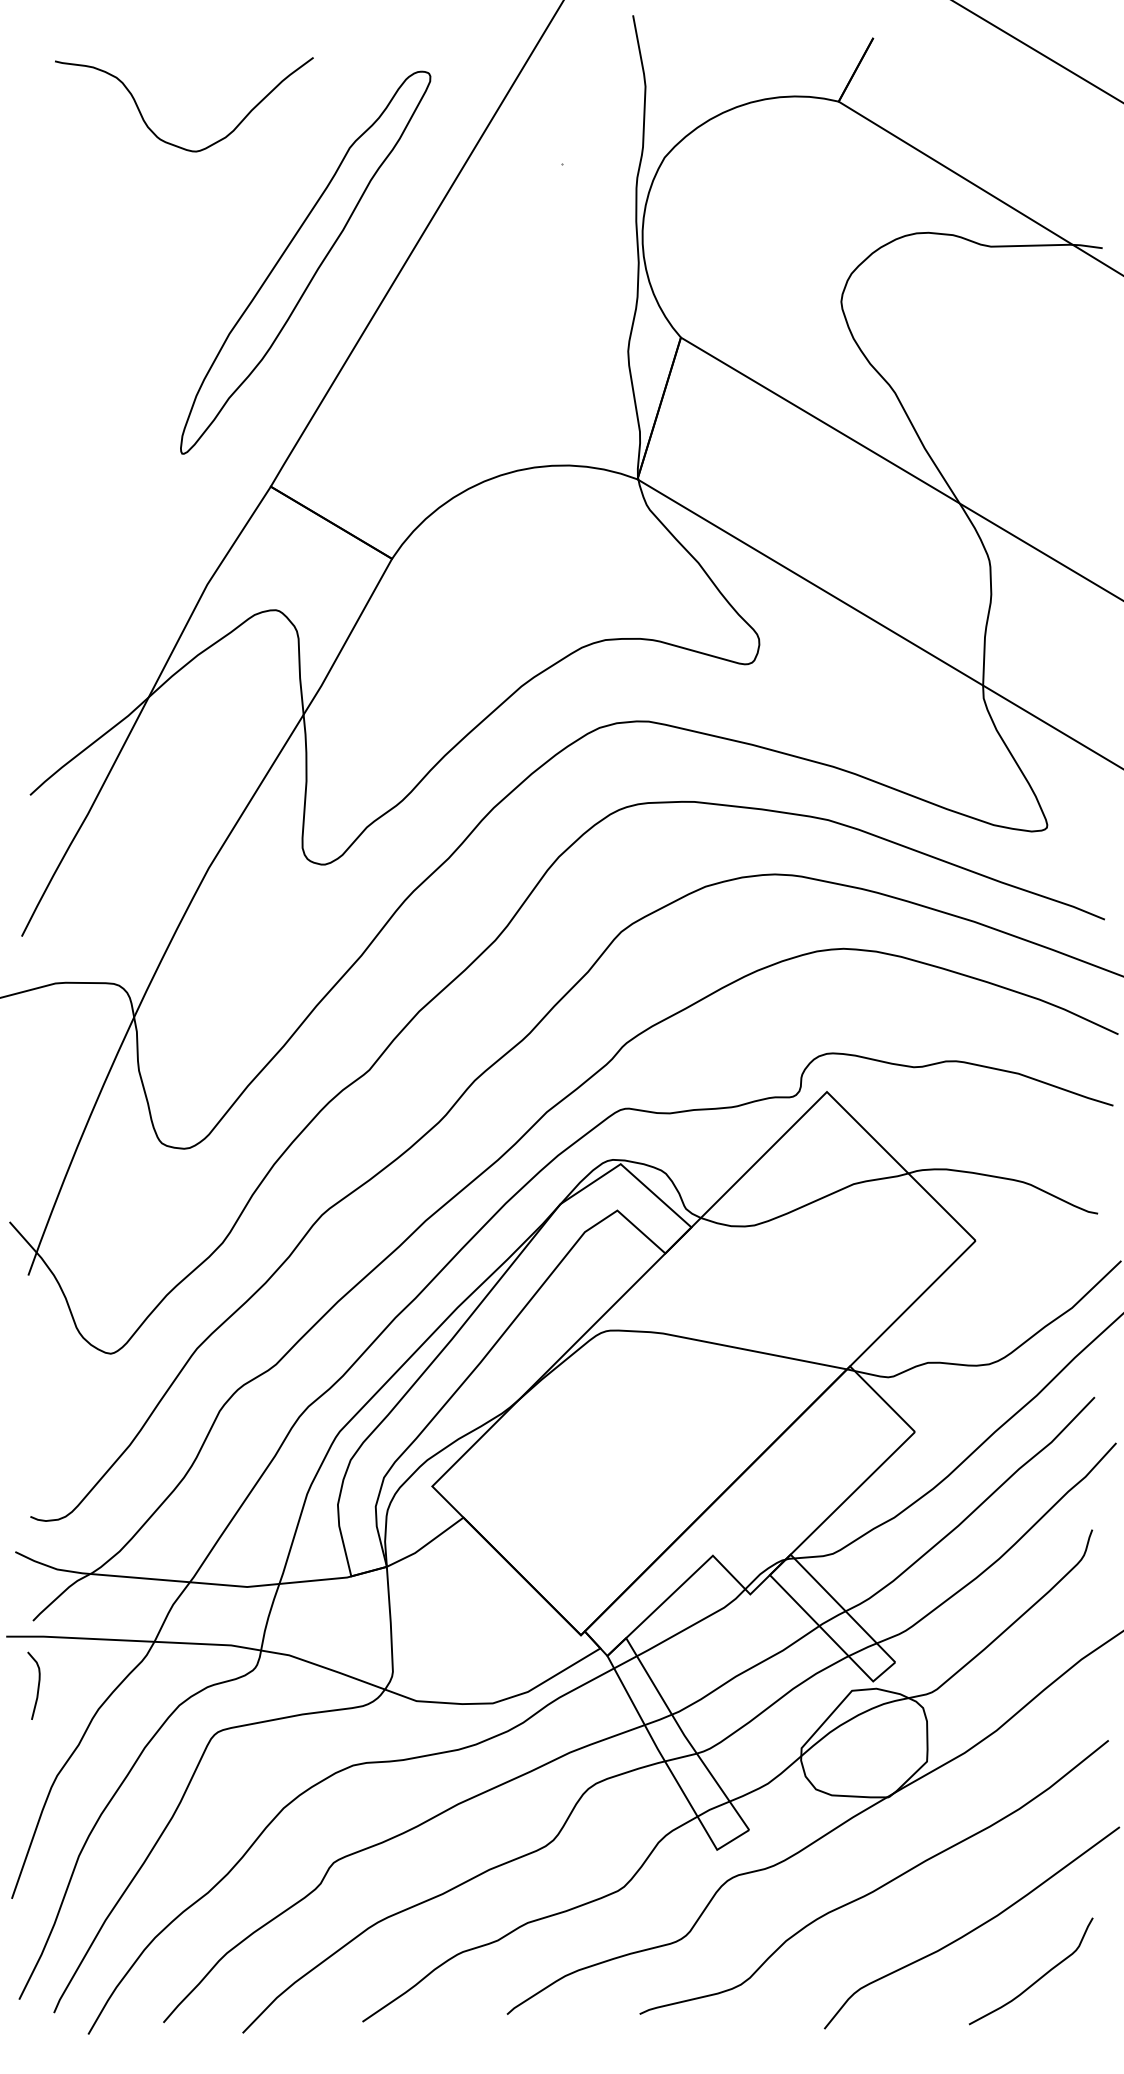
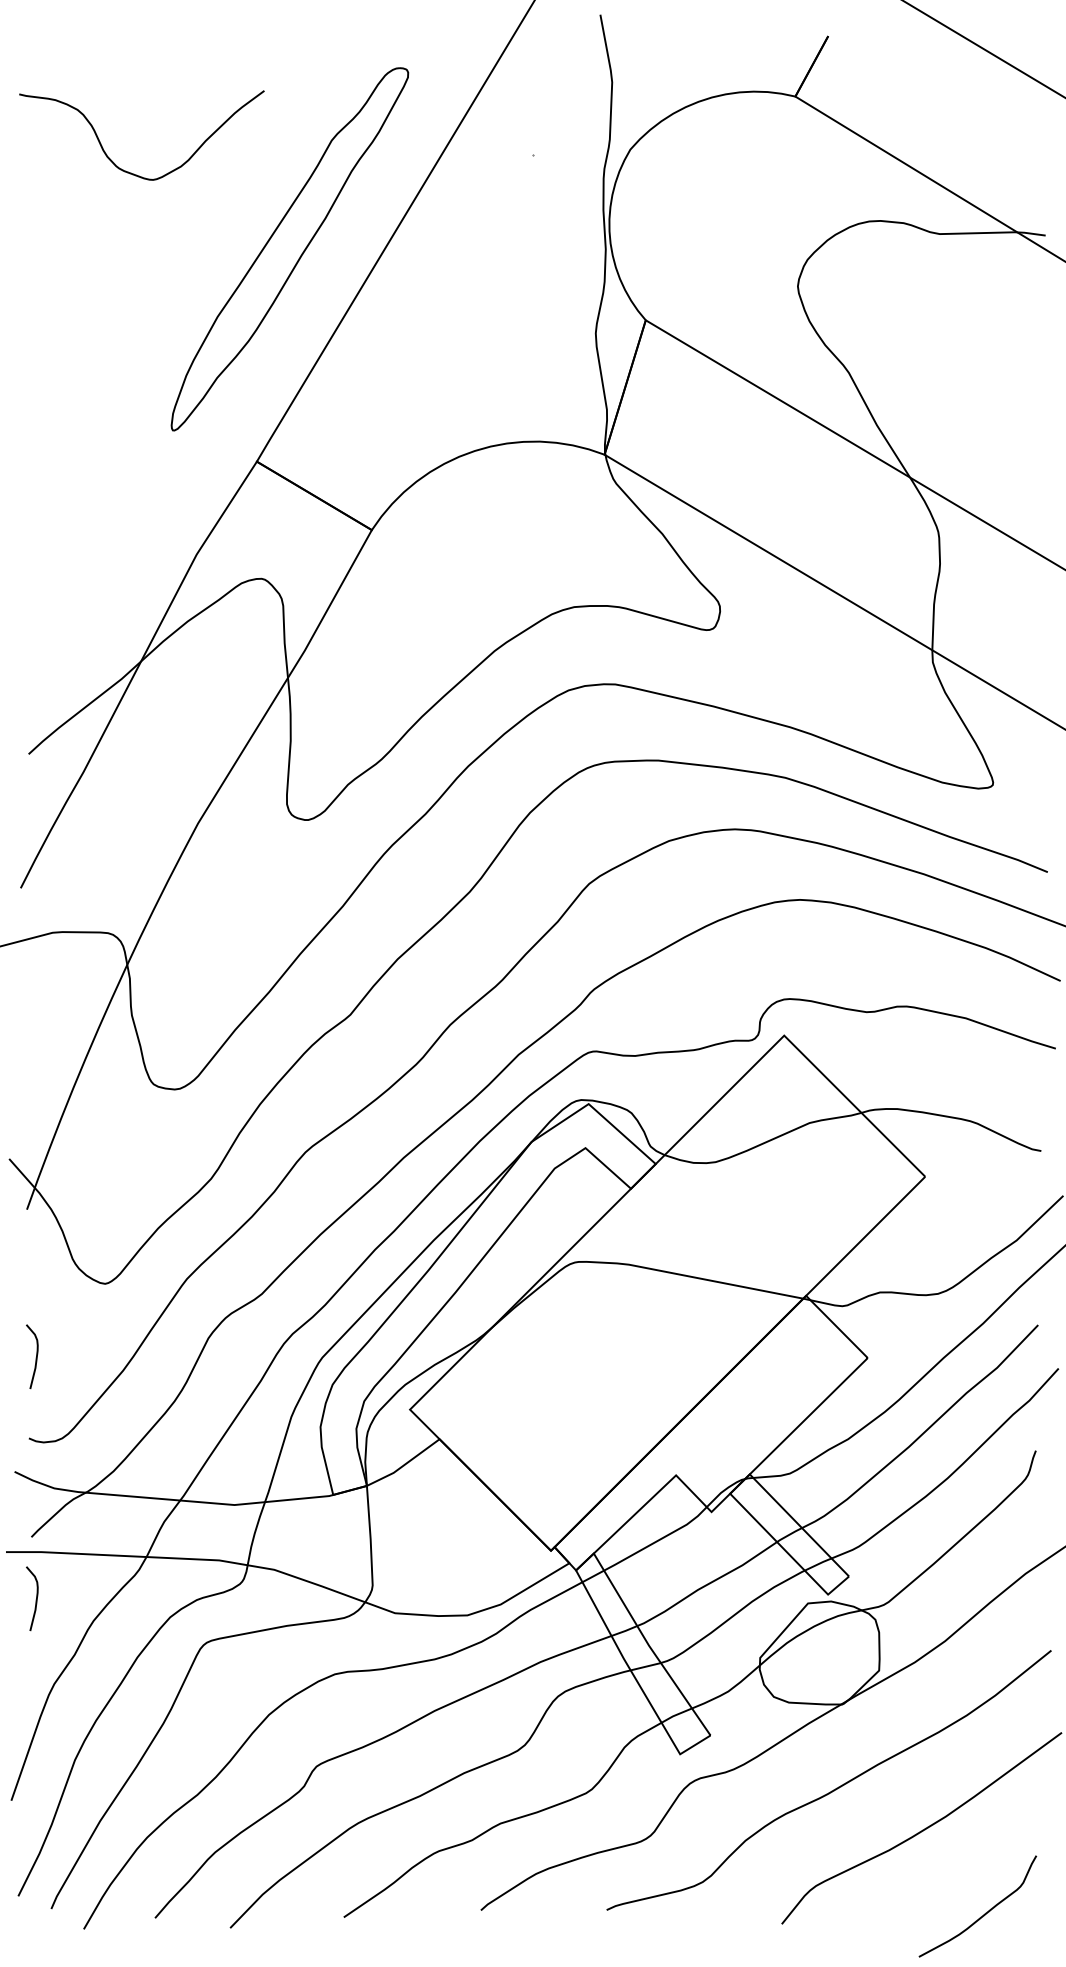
curve: (155, 133) -> (114, 162), moved
curve: (37, 1431) -> (35, 1357), added
curve: (1038, 1978) -> (984, 1913), moved

